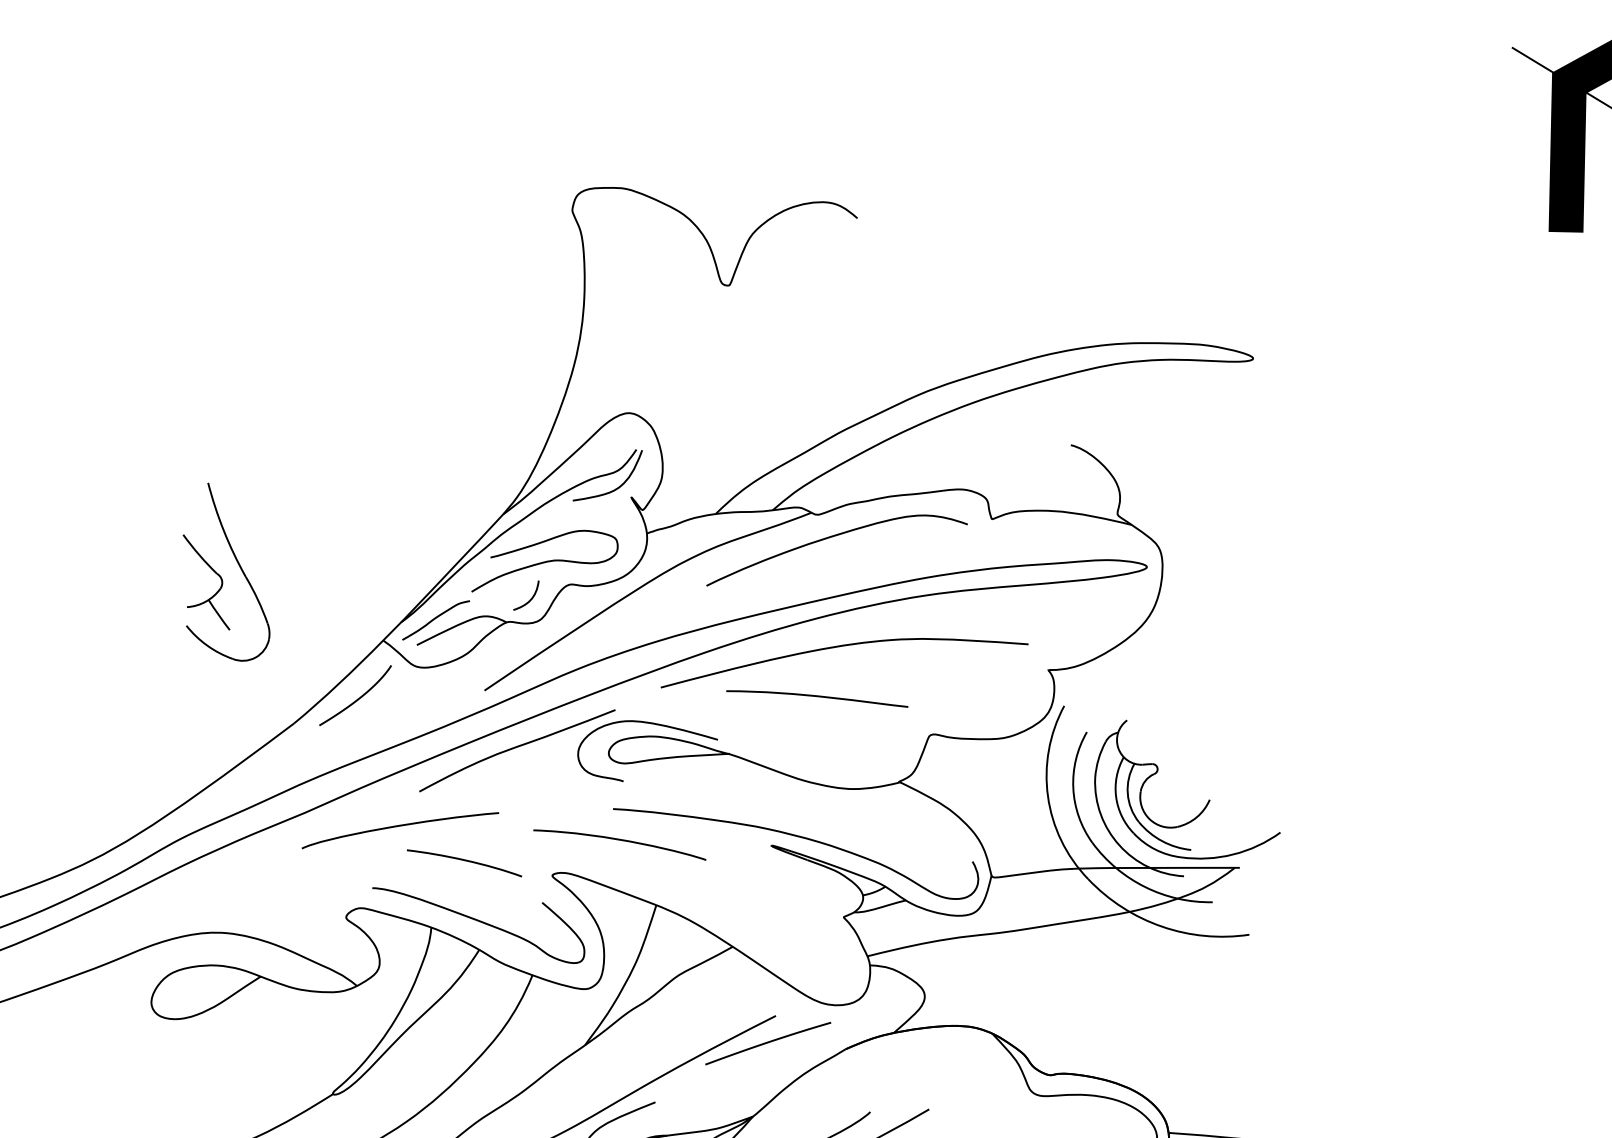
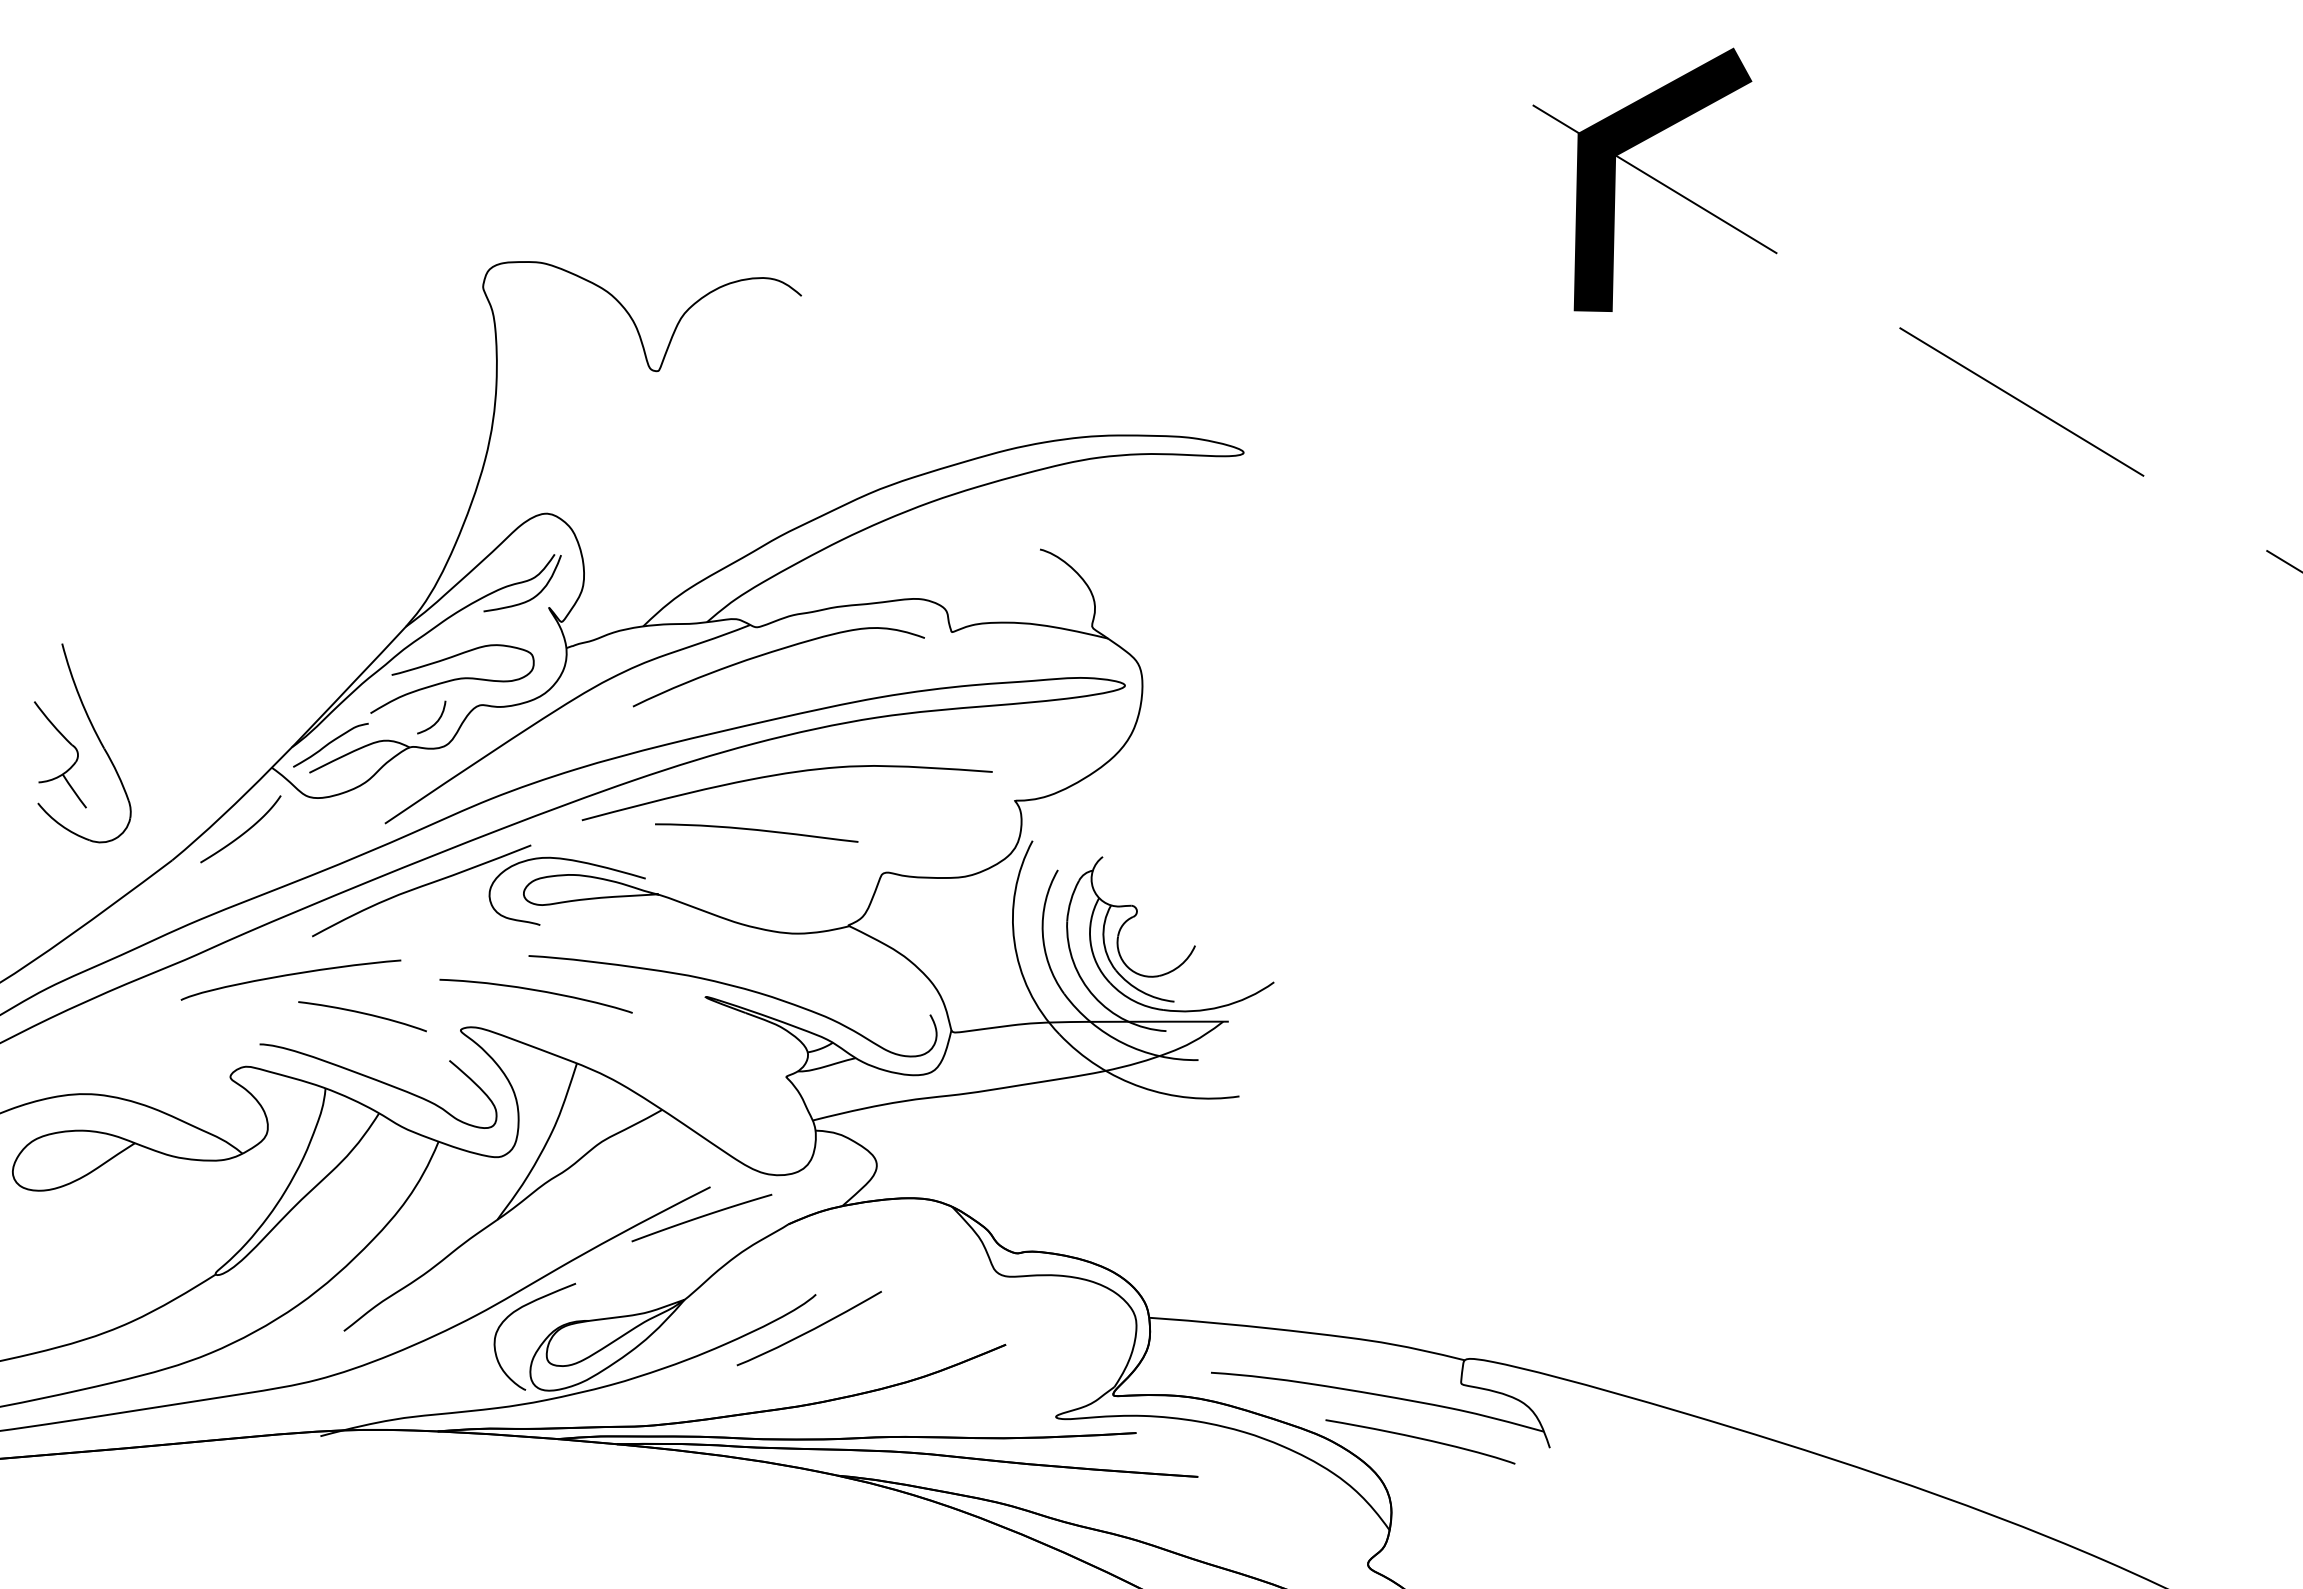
part: (220, 575) -> (76, 747), moved

